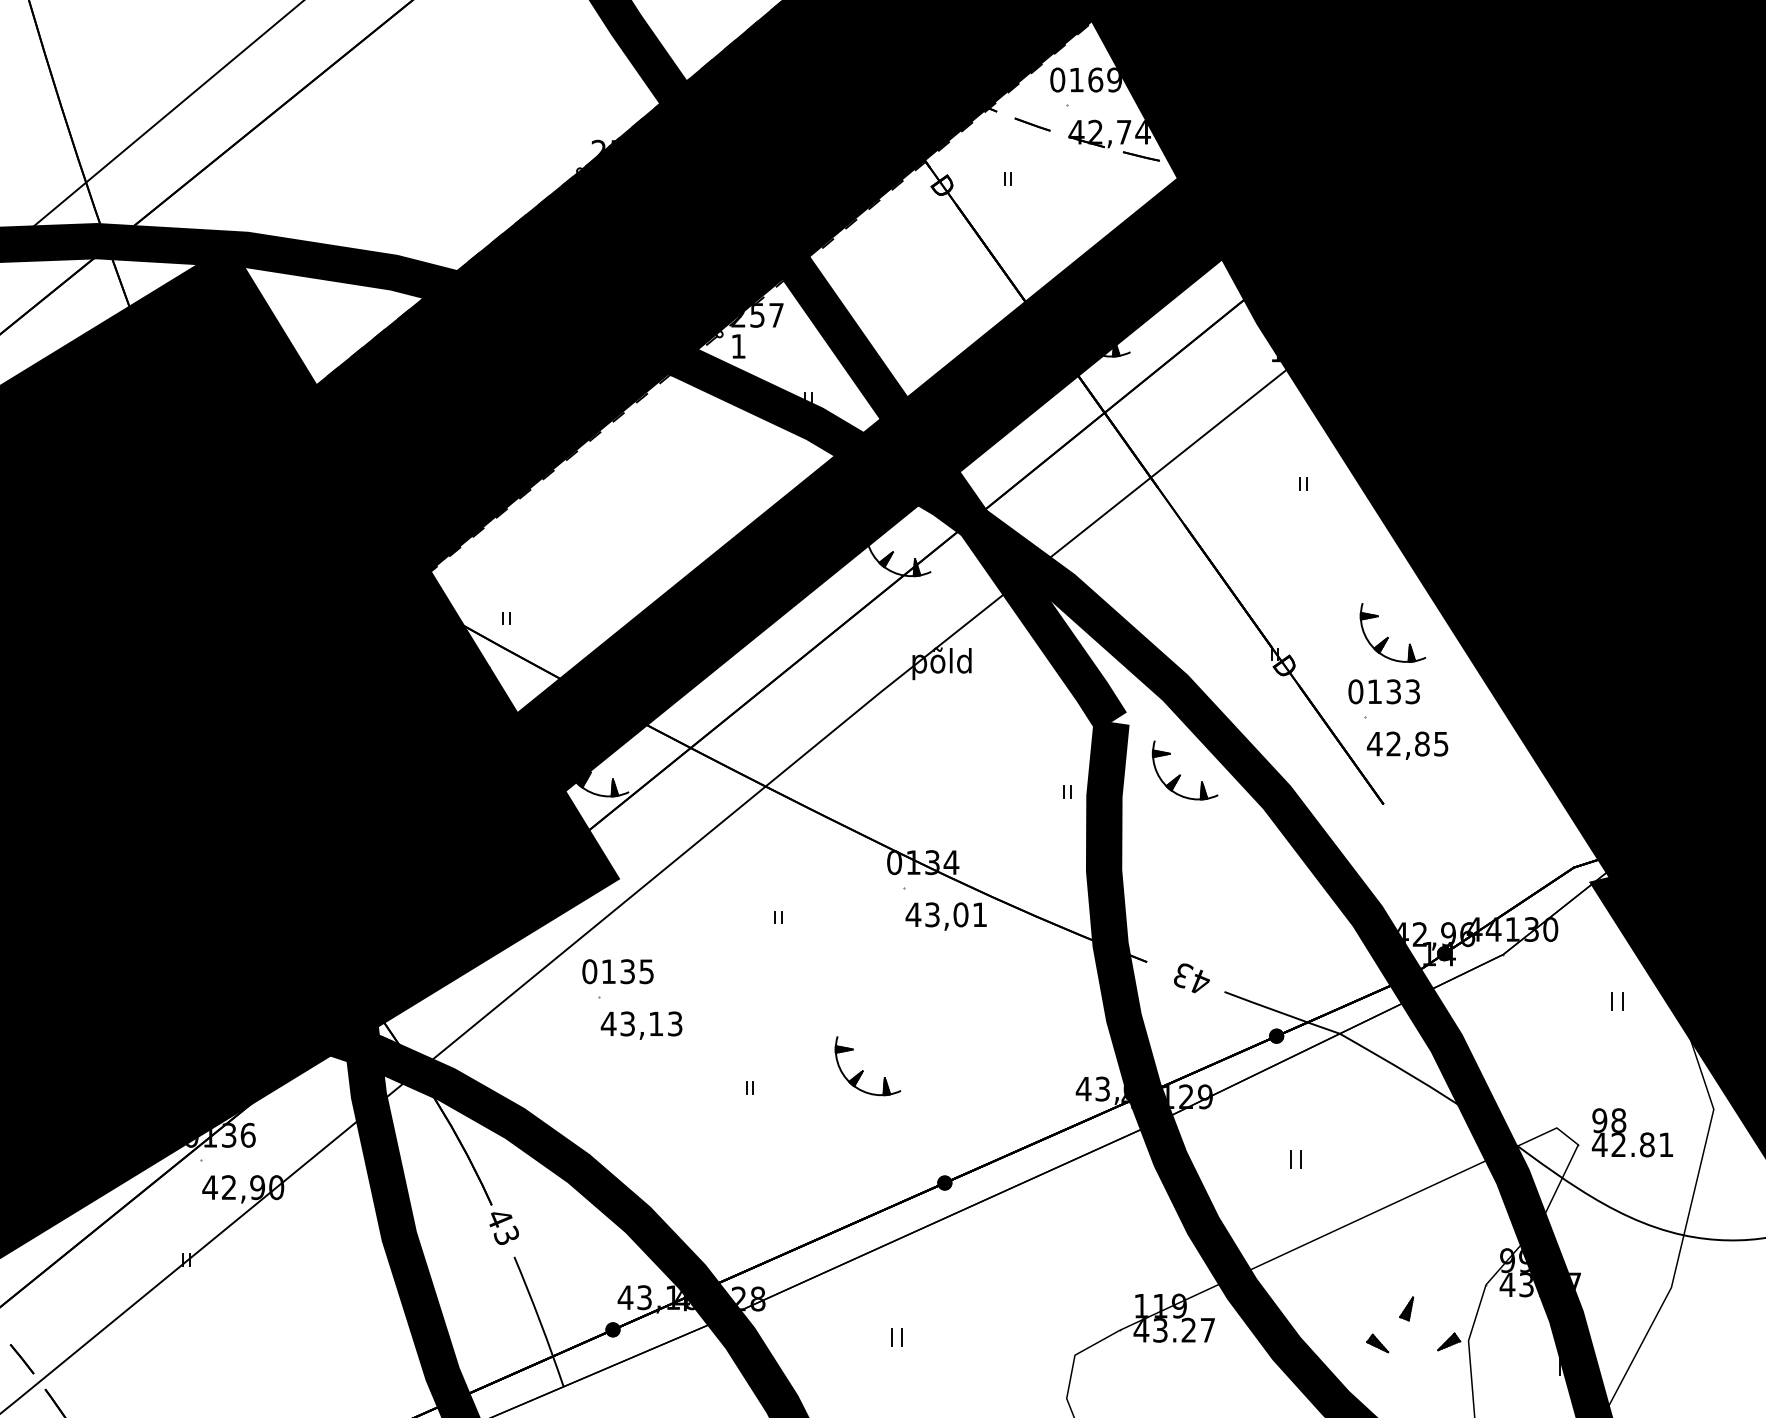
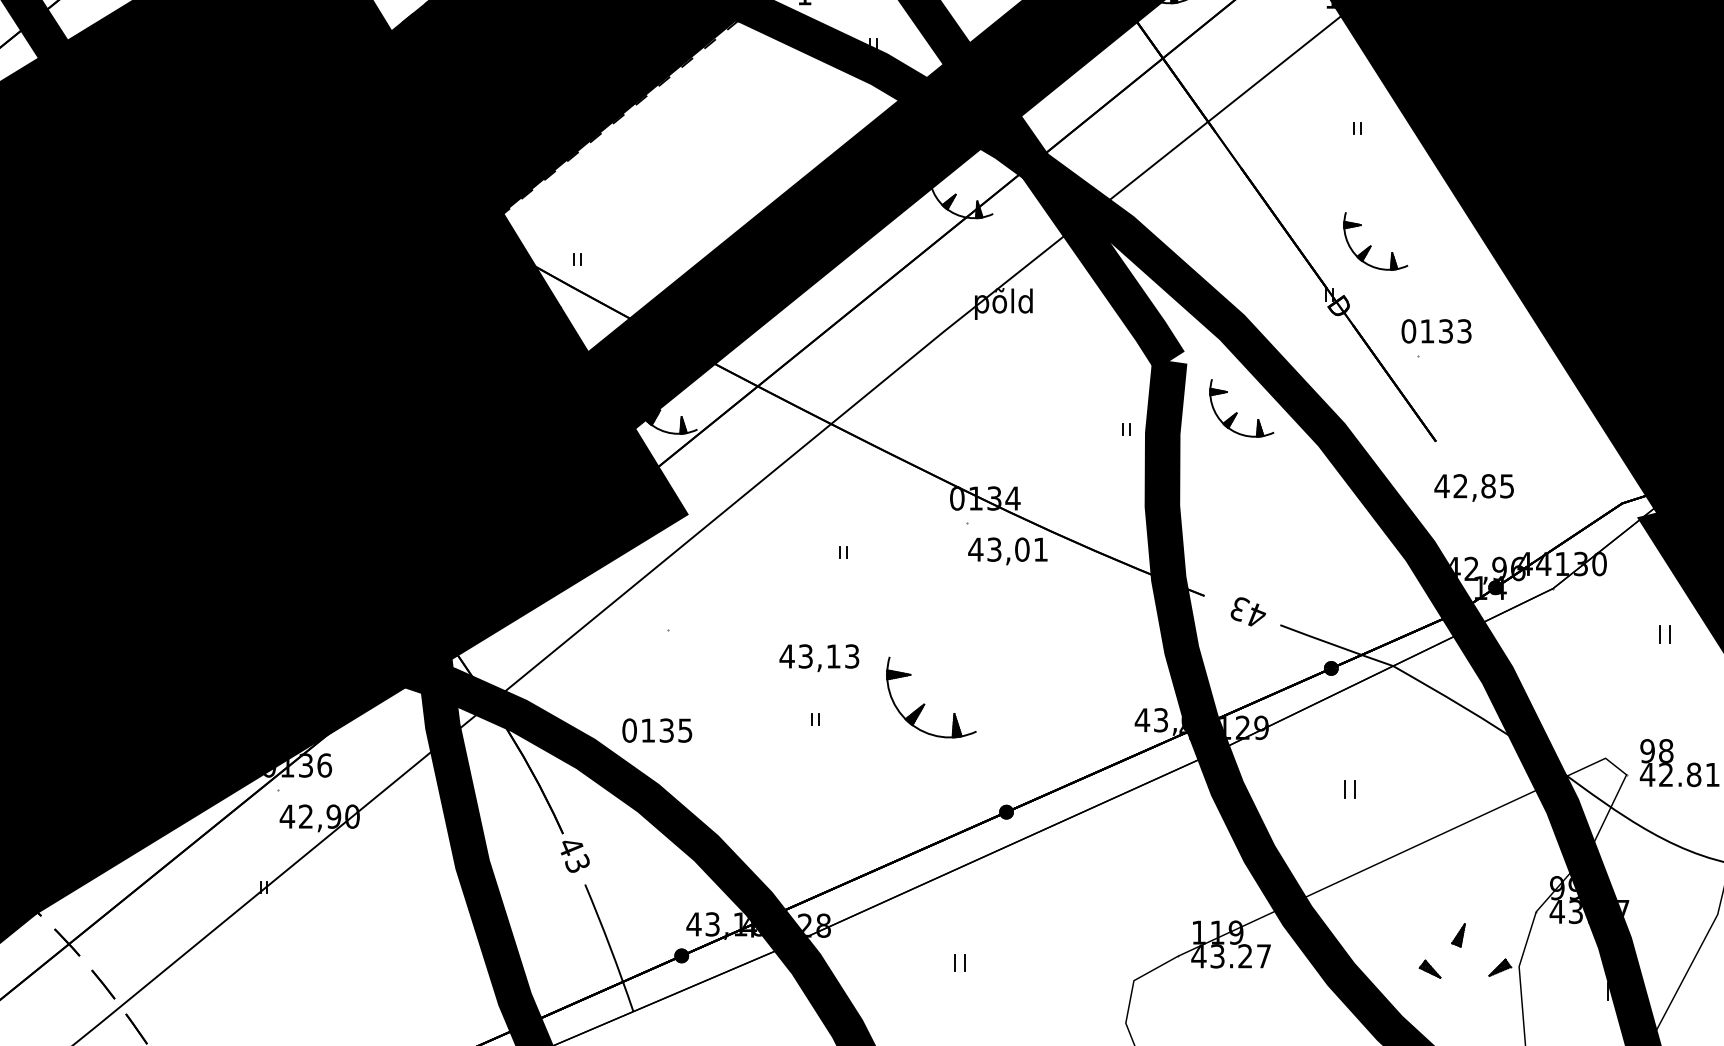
part: (1387, 636) -> (1370, 244), moved
text: (1407, 745) -> (1474, 487), moved
text: (617, 971) -> (656, 730), moved
text: (641, 1025) -> (819, 657), moved
part: (867, 1066) -> (930, 698), size x1.4

